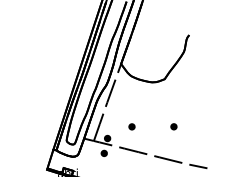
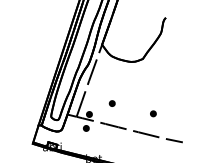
part: (173, 126) -> (152, 113), moved

